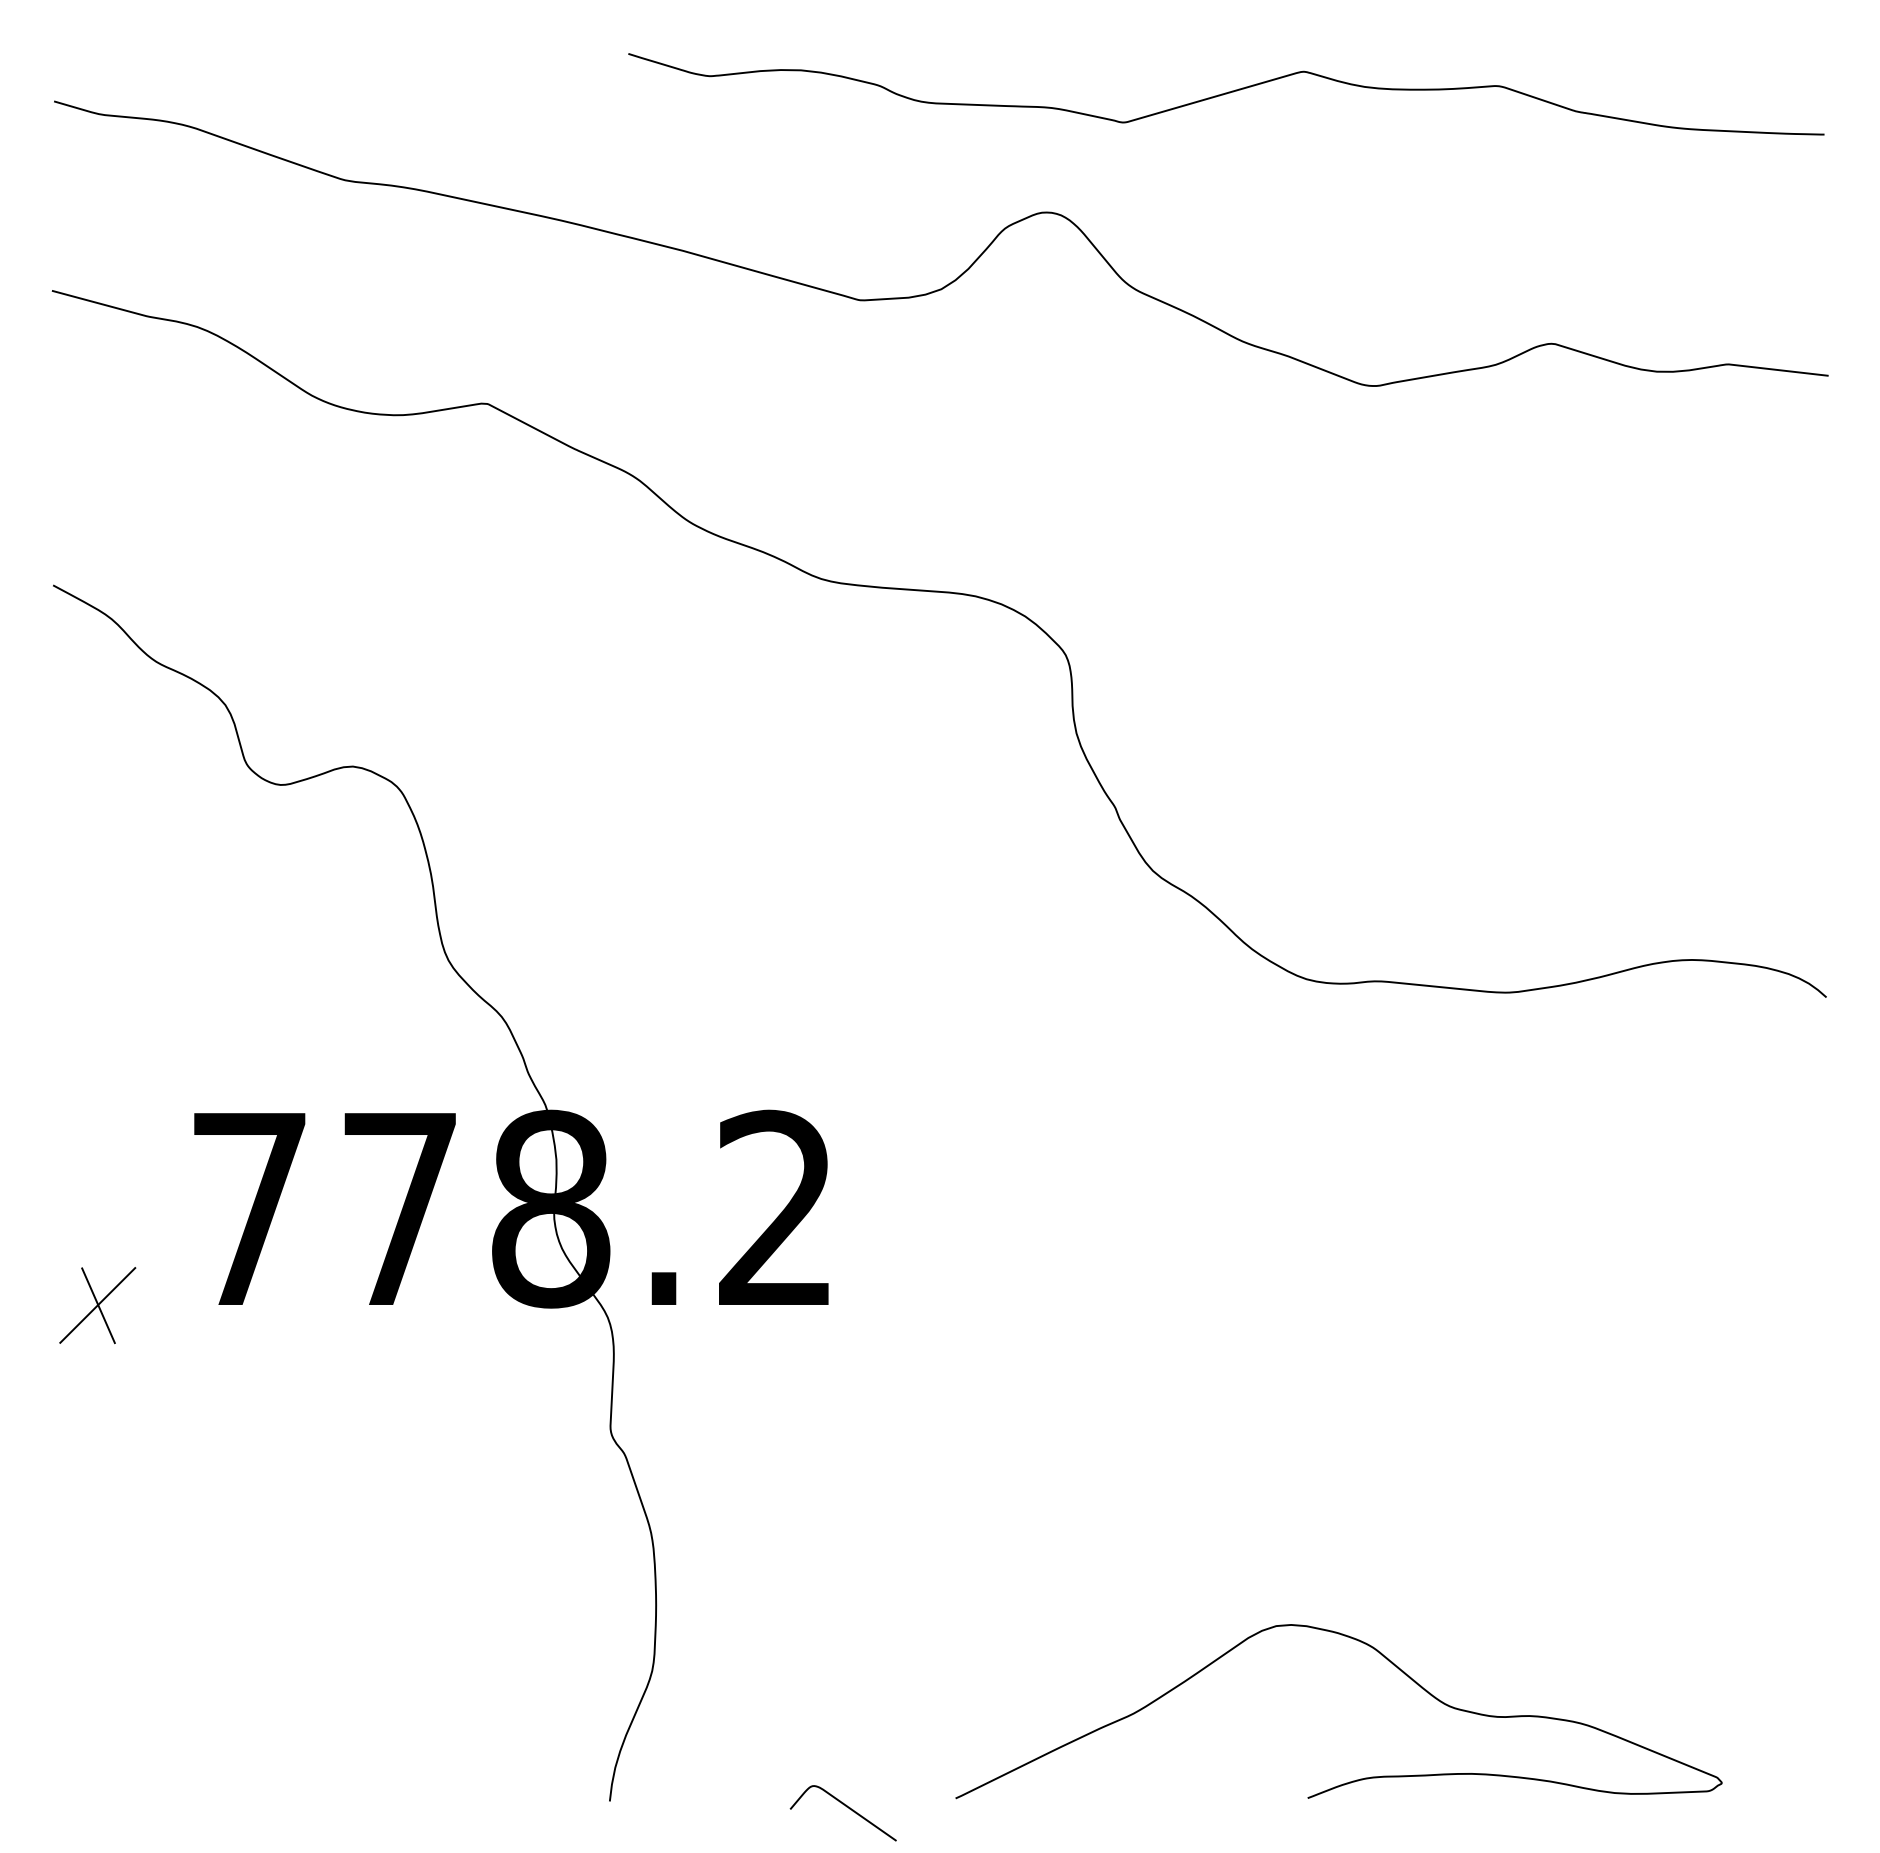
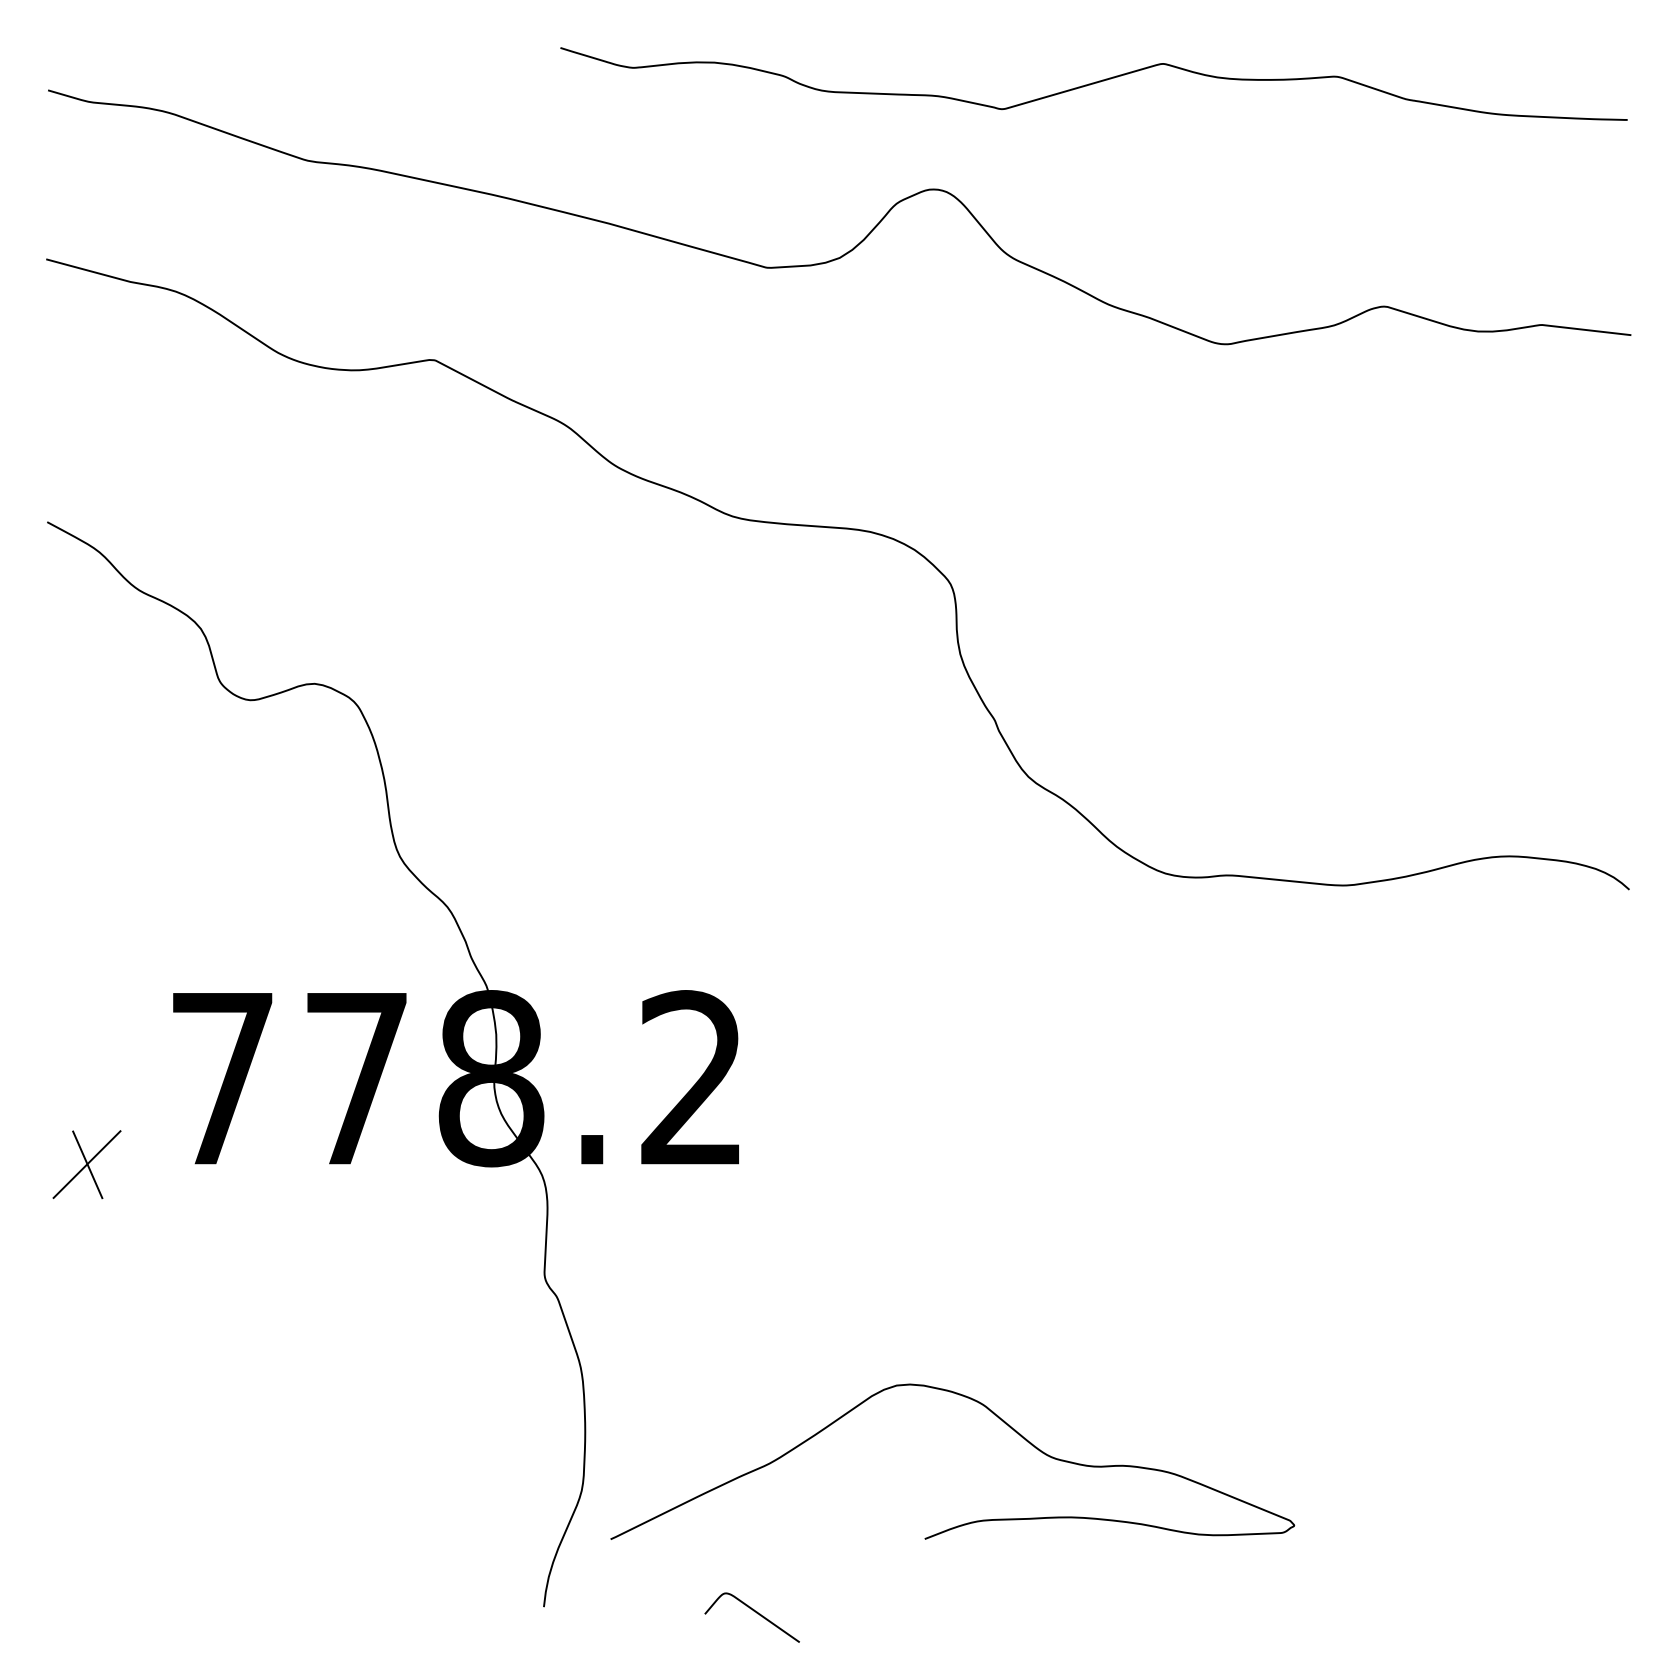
curve: (1356, 1779) -> (968, 1522), moved

